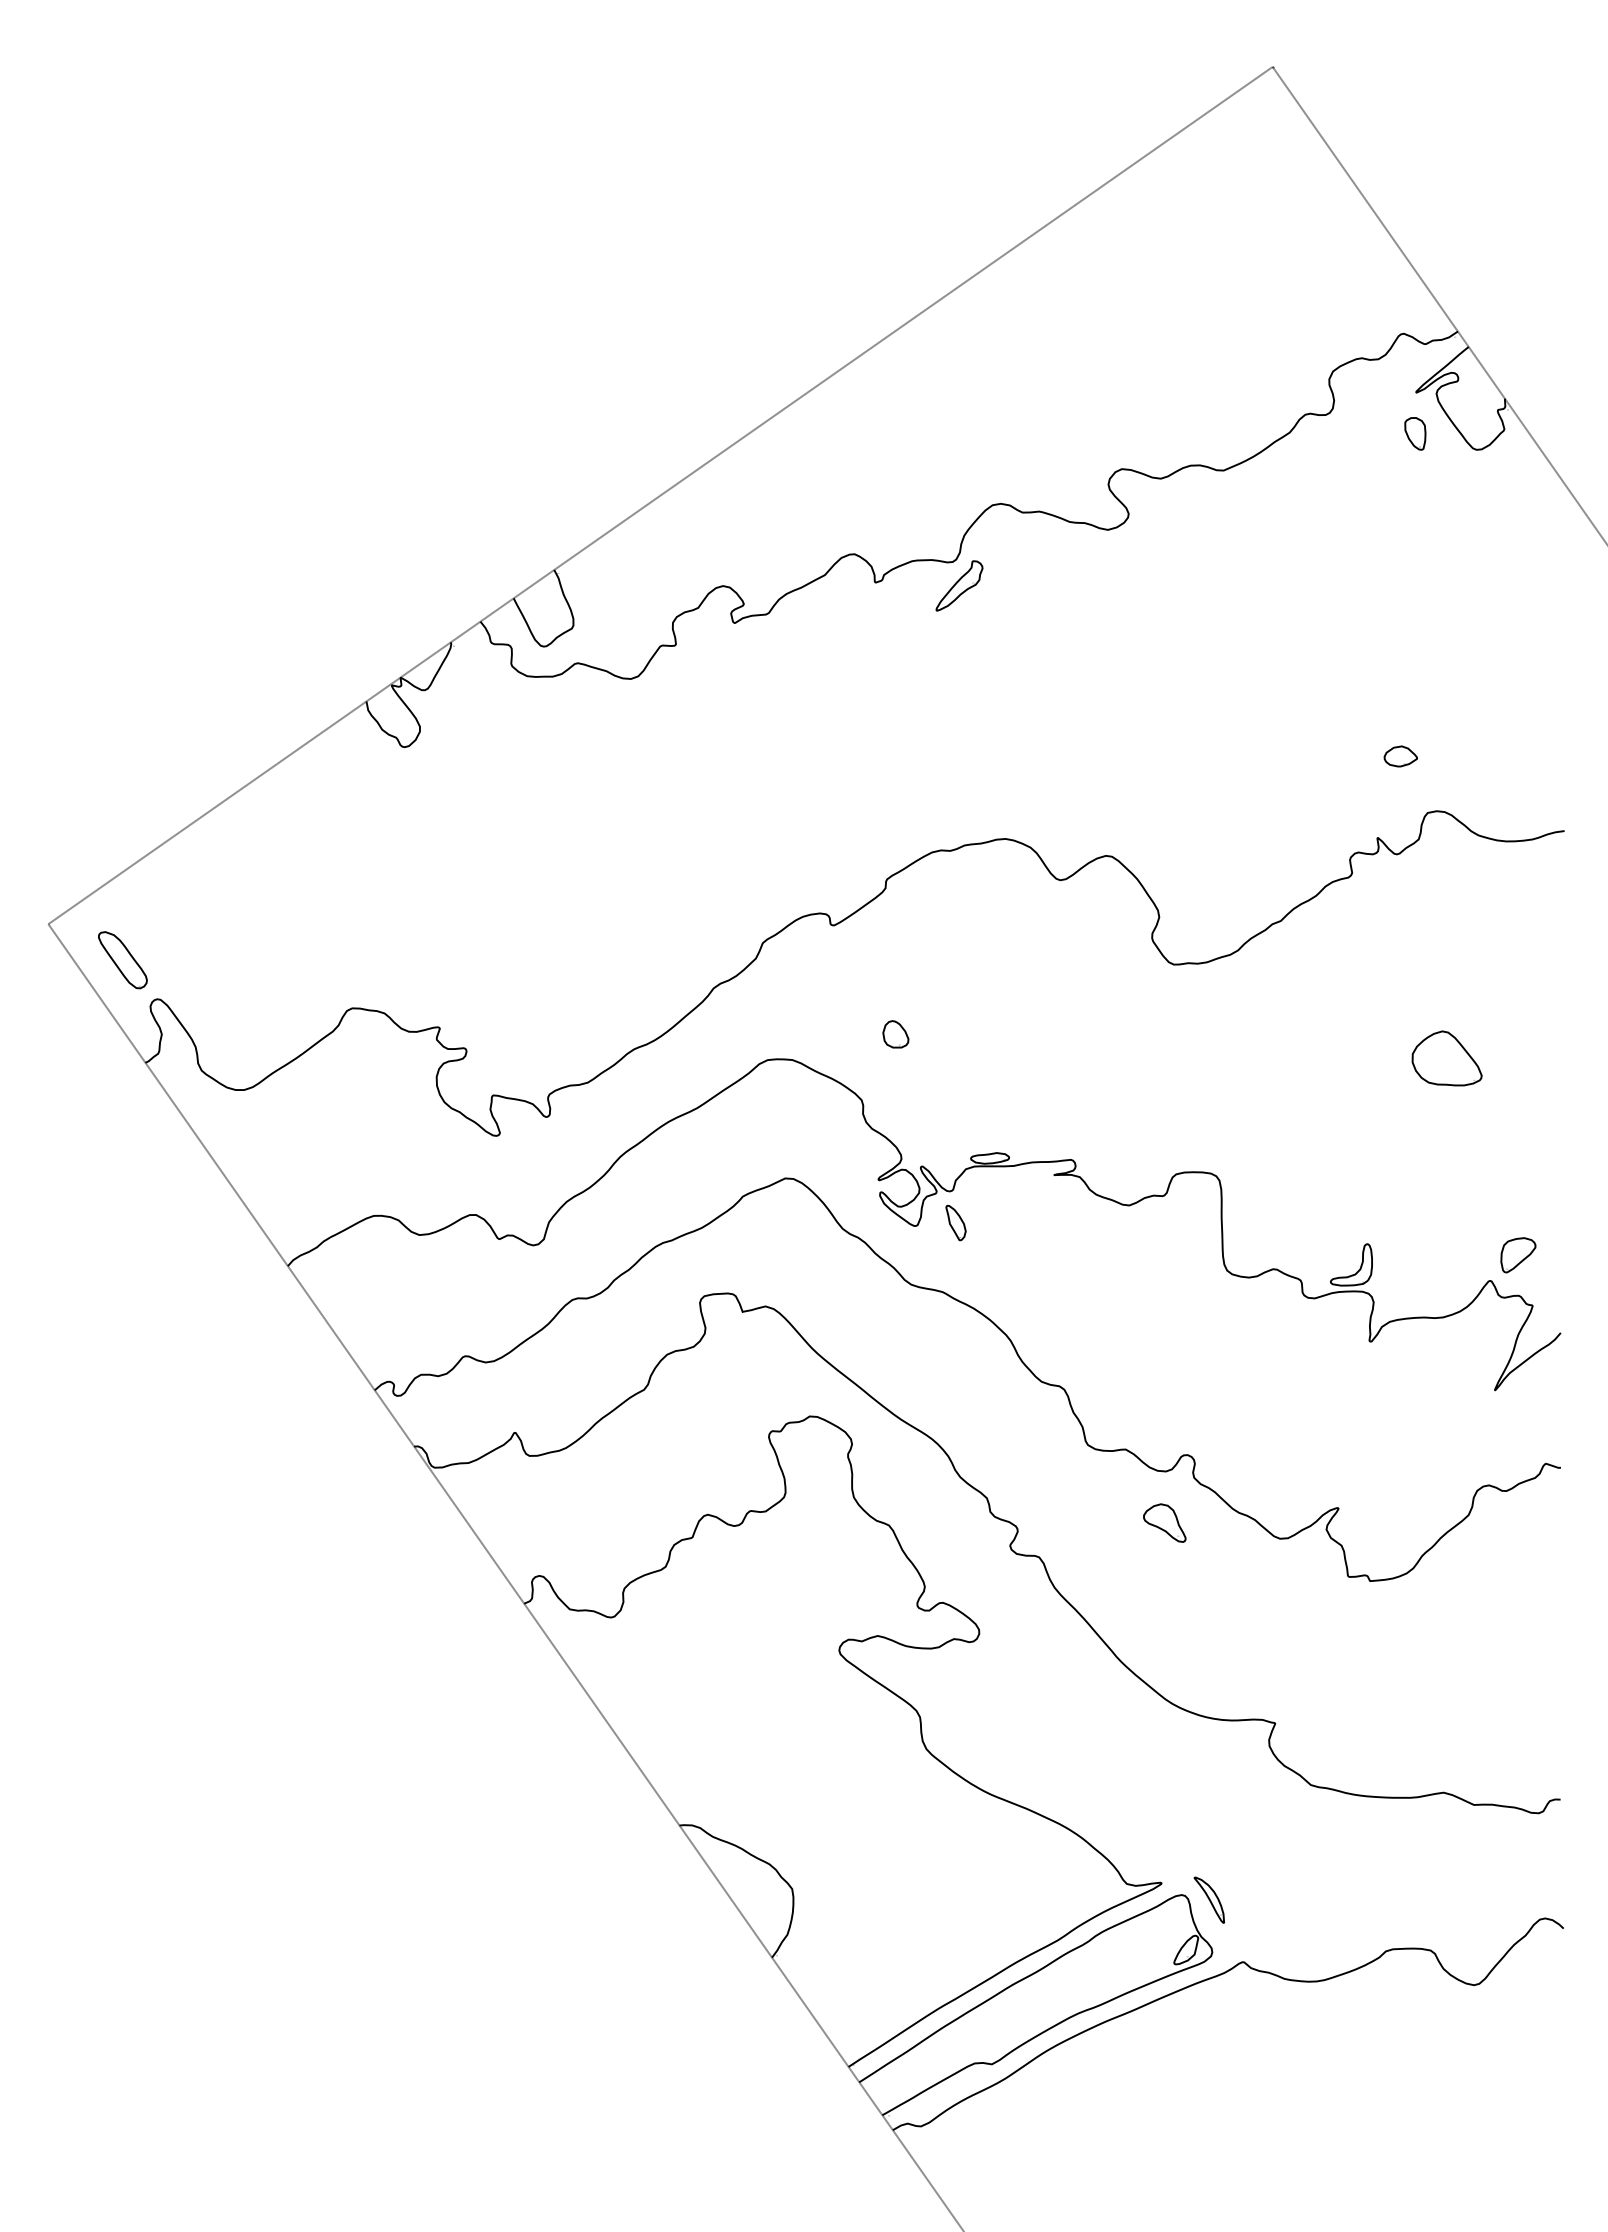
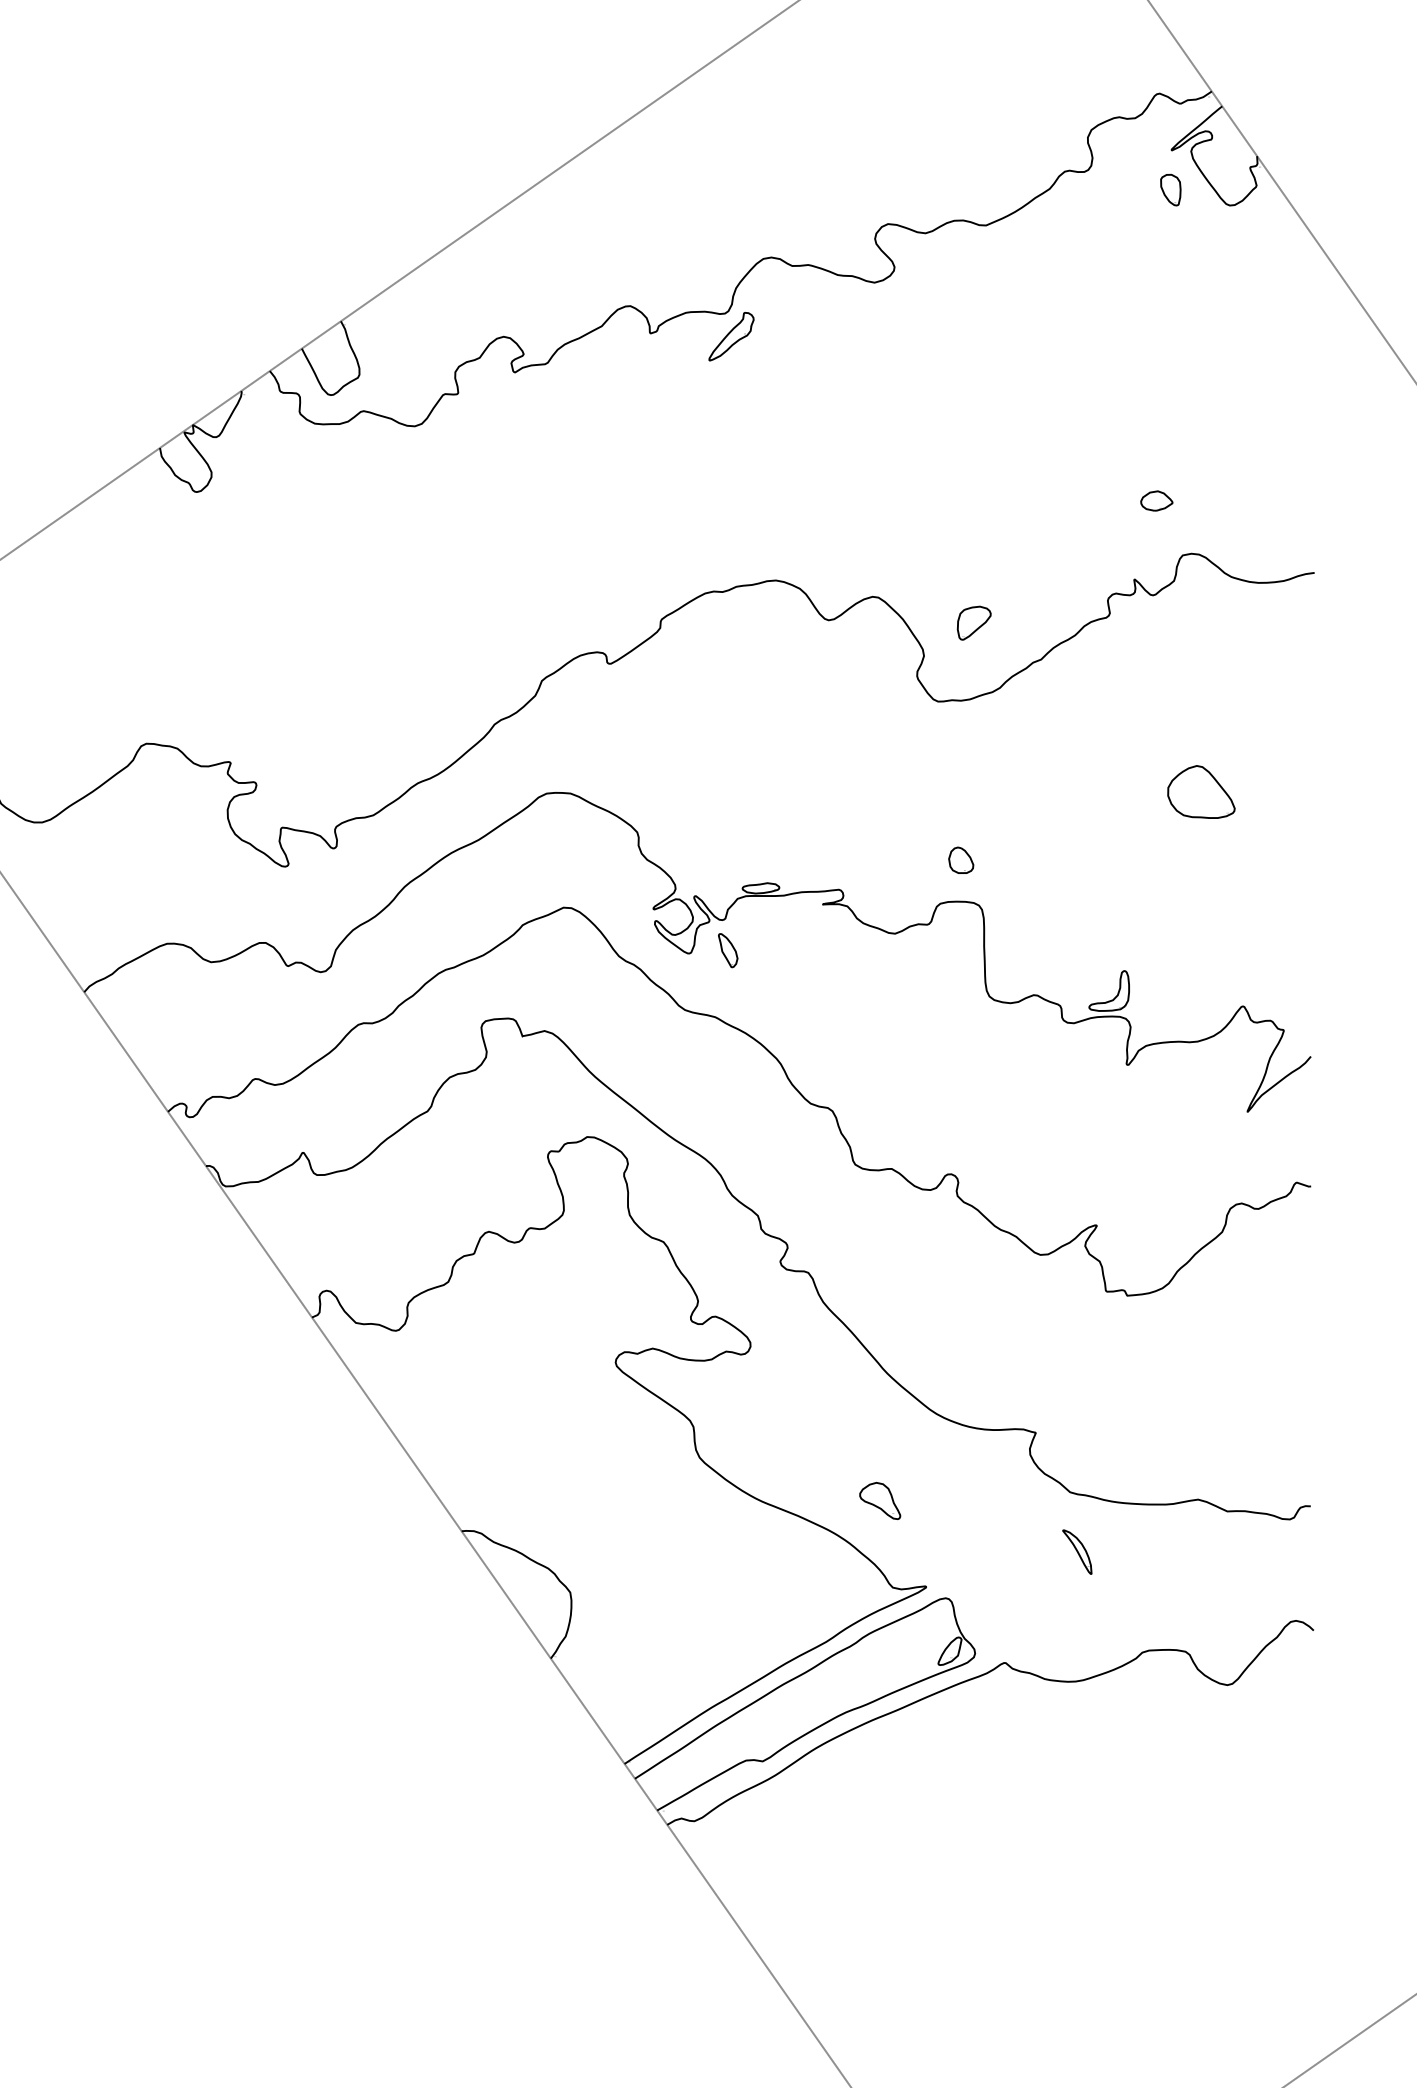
part: (895, 1034) -> (960, 860), moved
part: (1518, 1255) -> (974, 623), moved
part: (1164, 1522) -> (879, 1500), moved
part: (1208, 1899) -> (1076, 1551), moved

